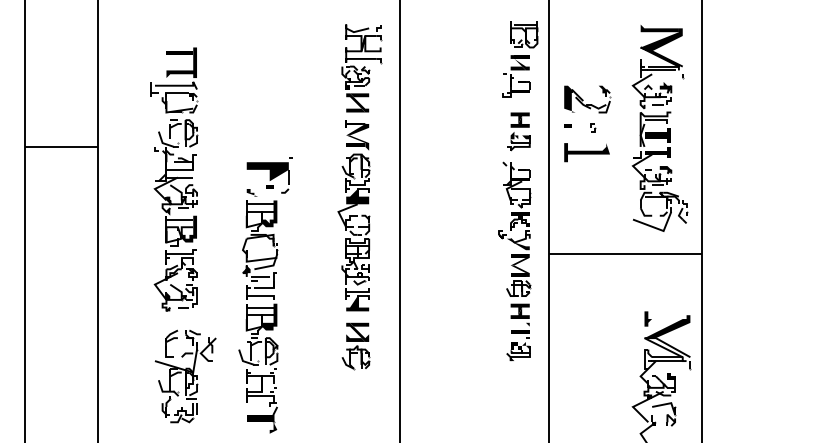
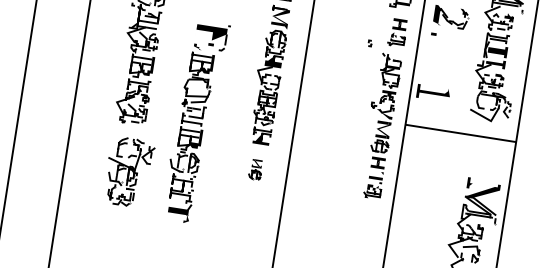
part: (593, 127) -> (370, 43), moved
part: (586, 152) -> (433, 93), moved
part: (355, 346) -> (255, 169), size x0.6

